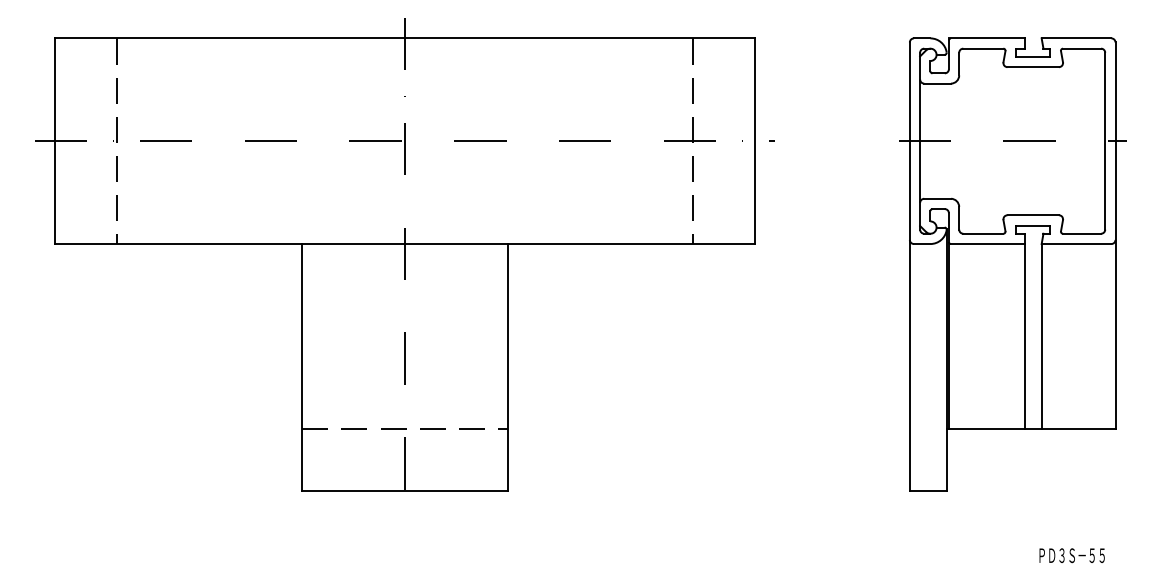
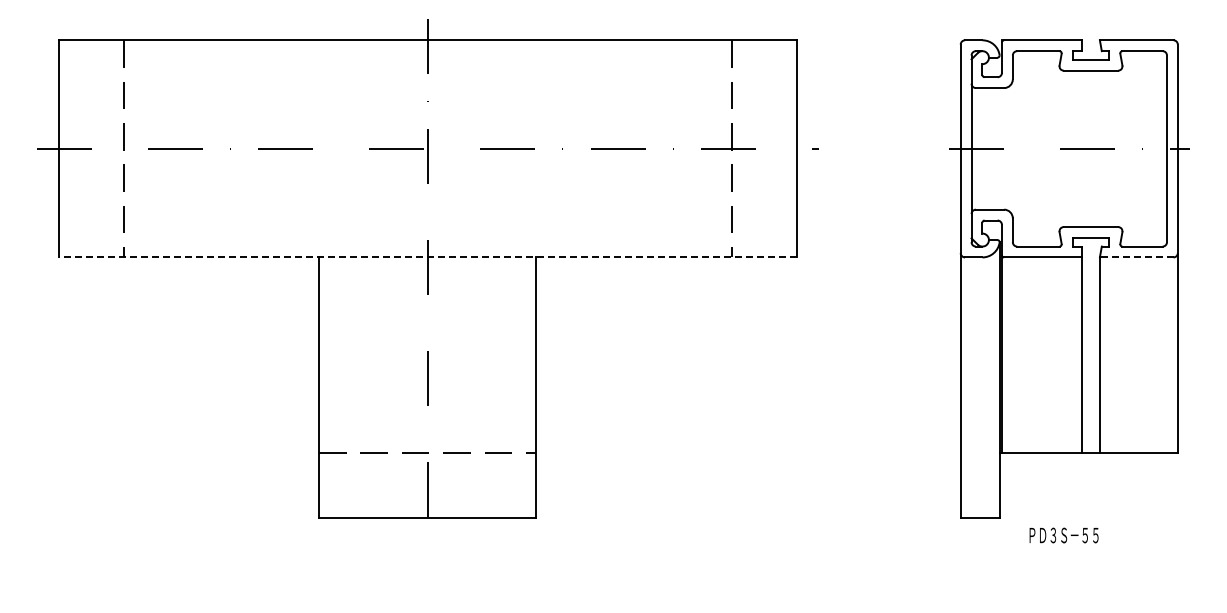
line: (404, 244) -> (427, 257), solid -> dashed
line: (1076, 244) -> (1136, 257), solid -> dashed
text: (1071, 555) -> (1063, 535), moved

